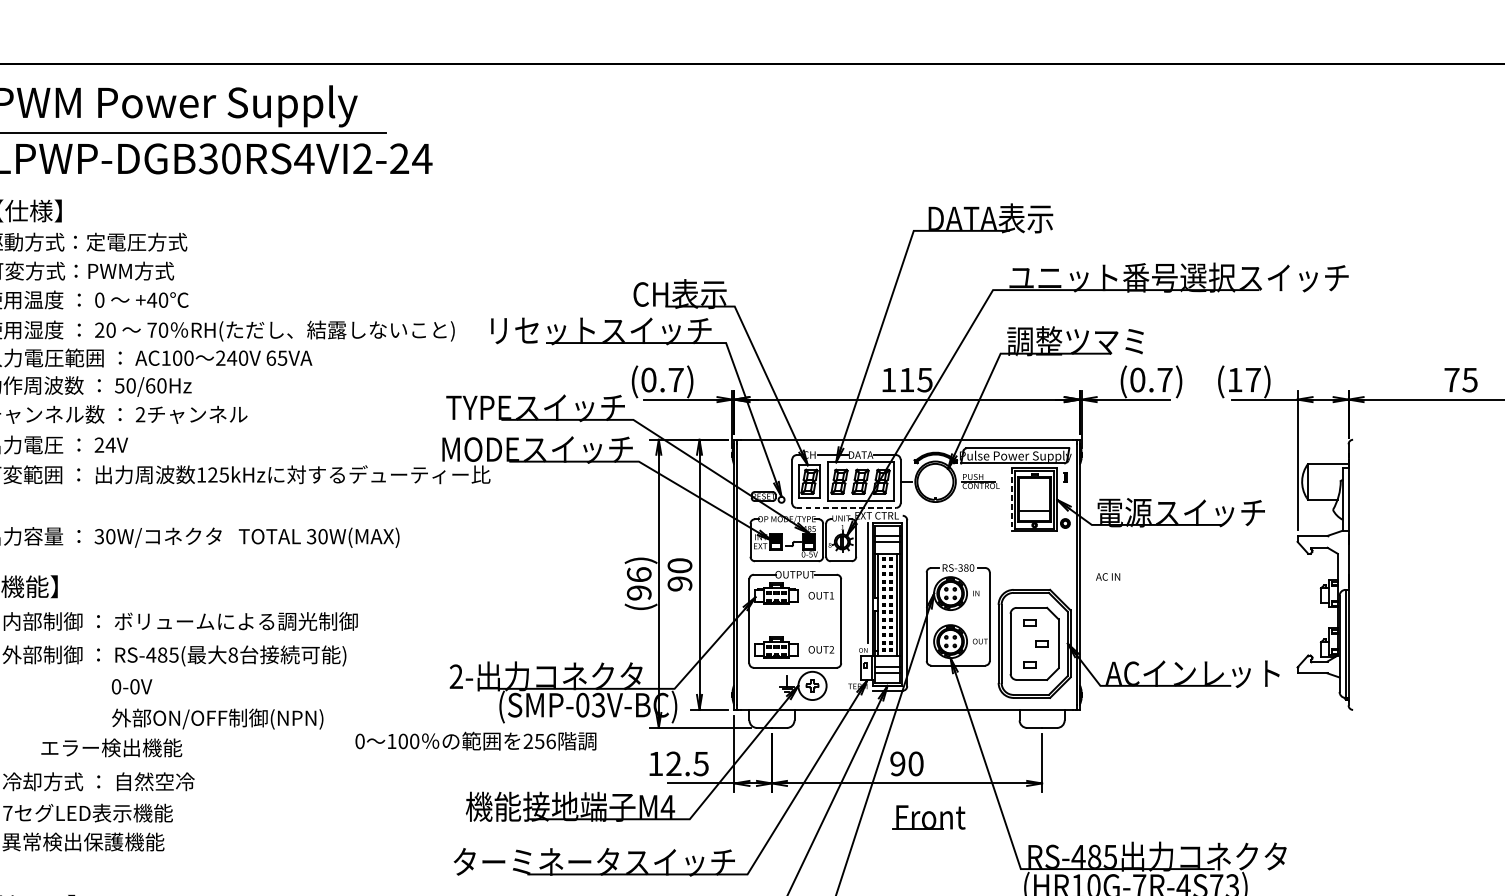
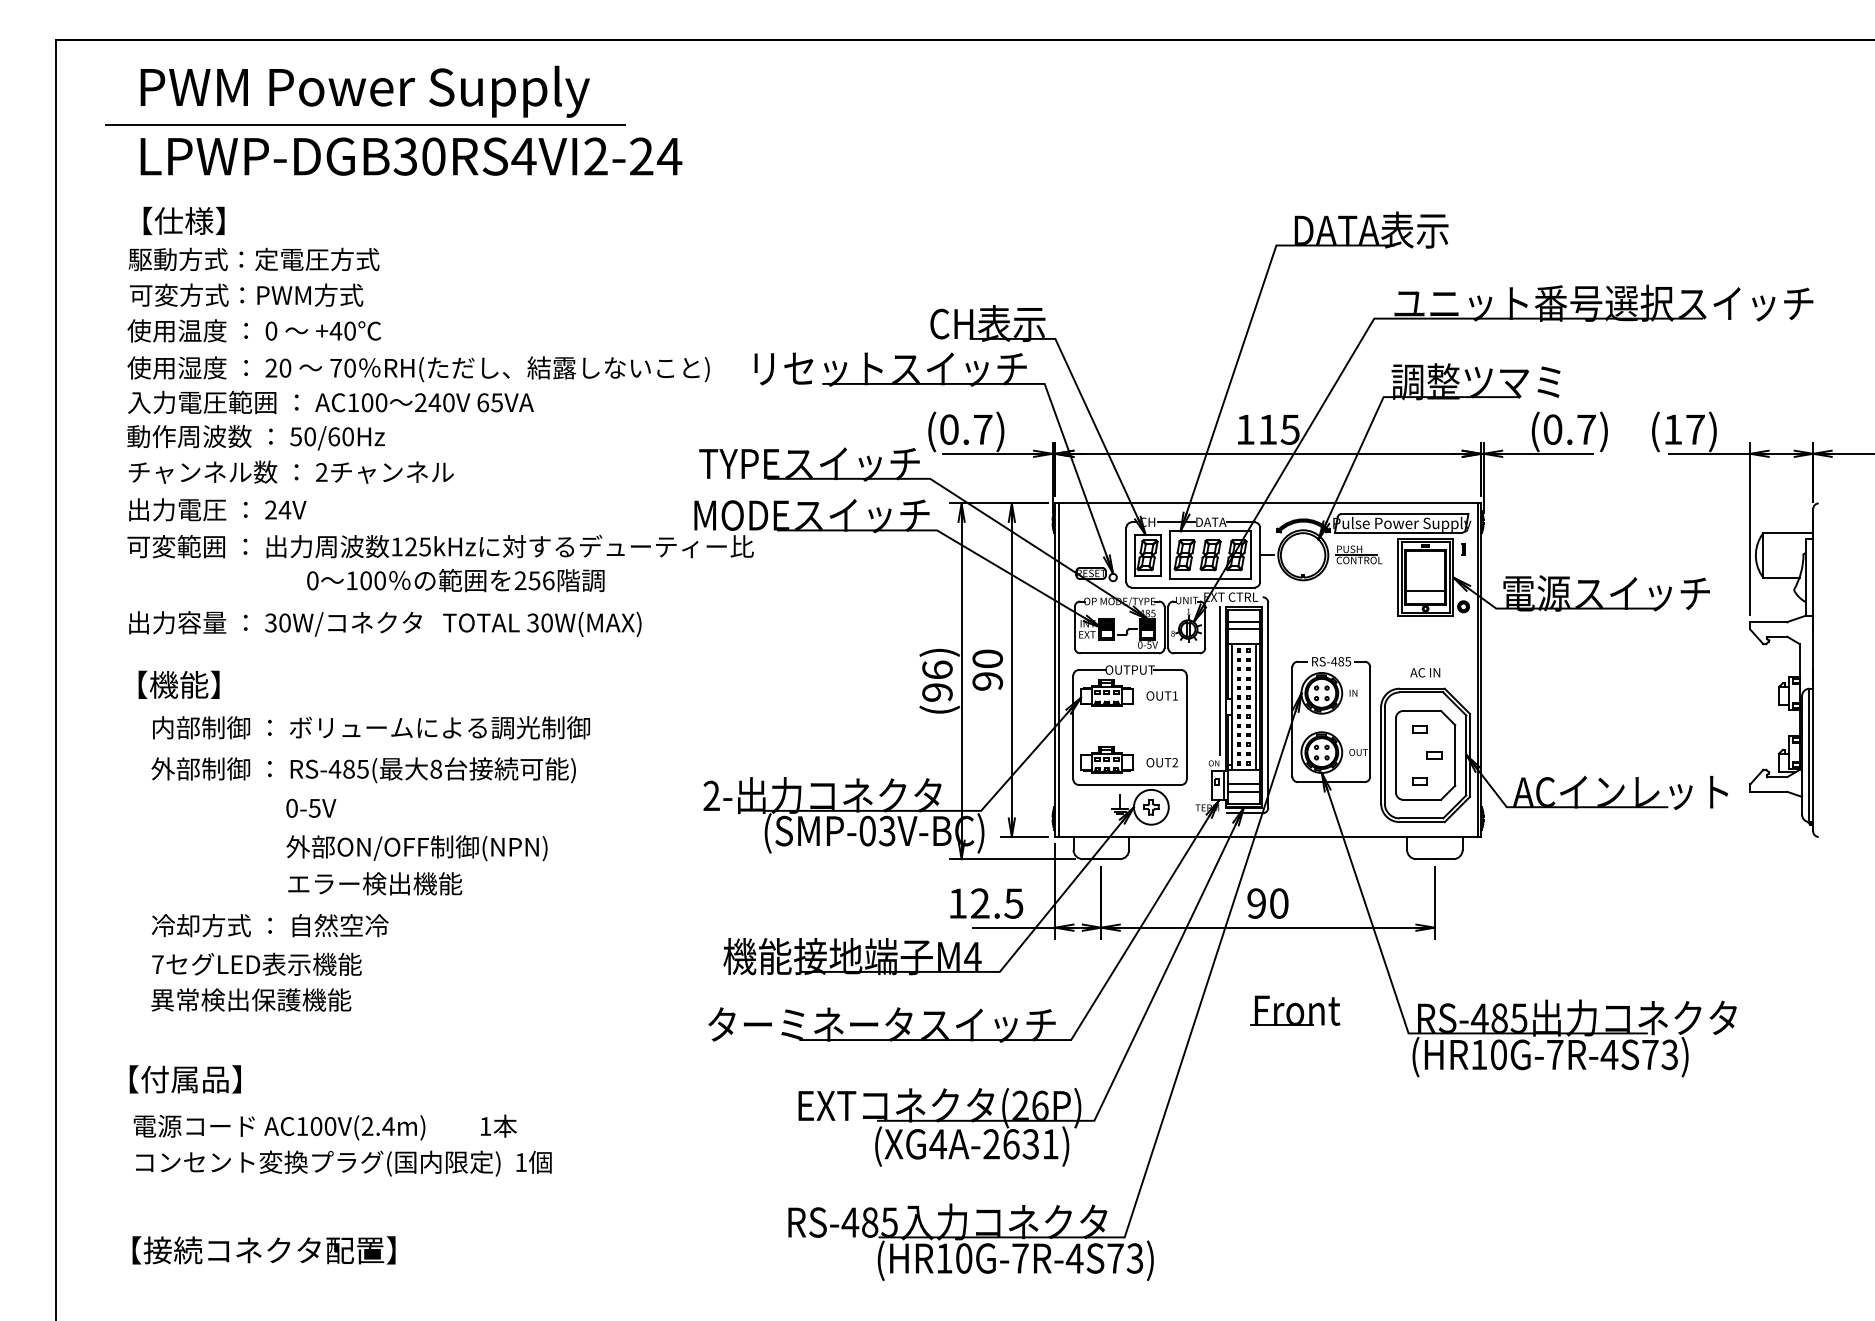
line: (1011, 499) -> (1397, 577), dashed -> solid
line: (846, 507) -> (1193, 587), dashed -> solid
text: (966, 567) -> (1341, 661), RS-380 -> RS-485
text: (1108, 576) -> (1425, 672), moved
text: (134, 686) -> (314, 807), 0-0V -> 0-5V
text: (475, 741) -> (455, 580), moved
text: (111, 747) -> (375, 883), moved
part: (929, 817) -> (1295, 1010), moved

